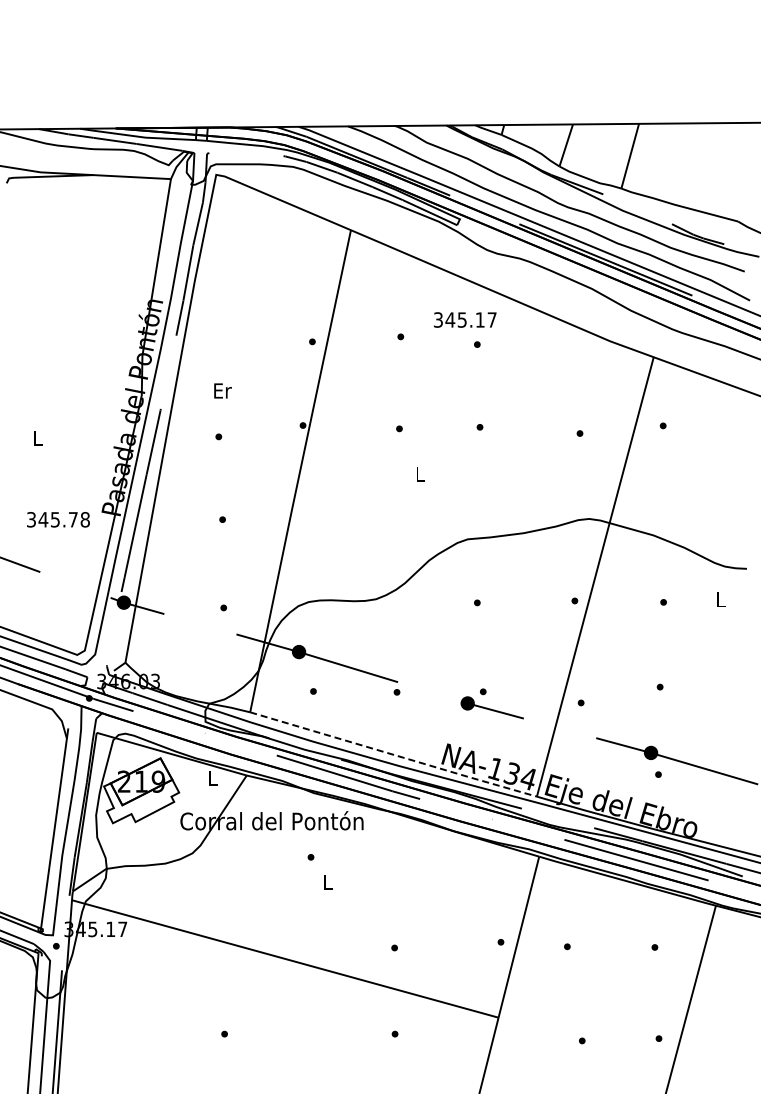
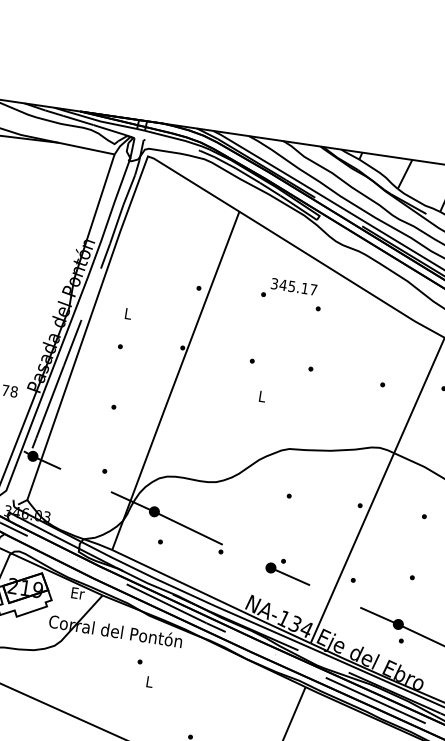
text: (465, 319) -> (294, 286), moved
text: (222, 390) -> (128, 313), Er -> L
line: (394, 755) -> (212, 597), dashed -> solid
text: (213, 777) -> (78, 593), L -> Er

